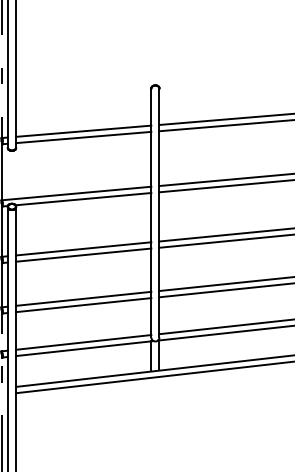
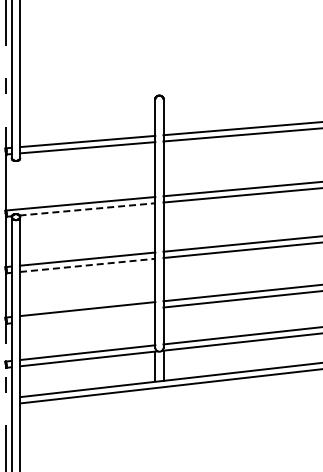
line: (83, 199) -> (87, 209), solid -> dashed
line: (83, 255) -> (87, 265), solid -> dashed
line: (83, 305) -> (87, 315), removed

